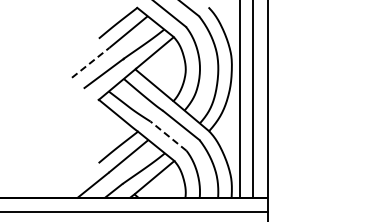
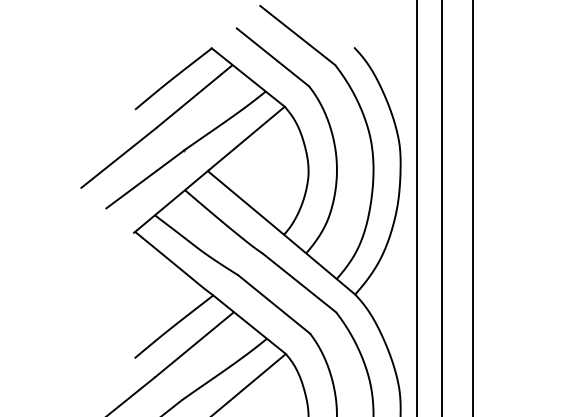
line: (90, 62) -> (118, 157), dashed -> solid
line: (168, 135) -> (274, 303), dashed -> solid

